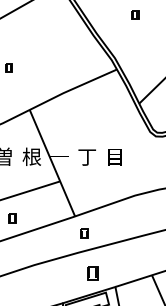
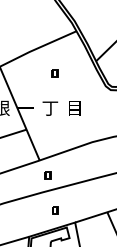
part: (92, 117) -> (54, 73), added
part: (92, 273) -> (54, 210), size x0.62

